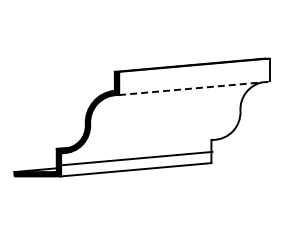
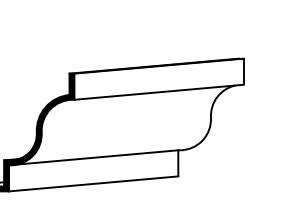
line: (194, 88) -> (159, 92), dashed -> solid
line: (137, 158) -> (93, 157), moved

